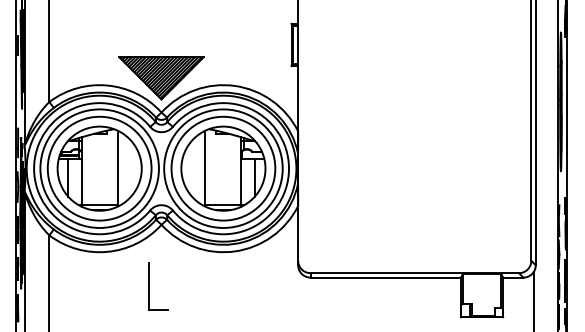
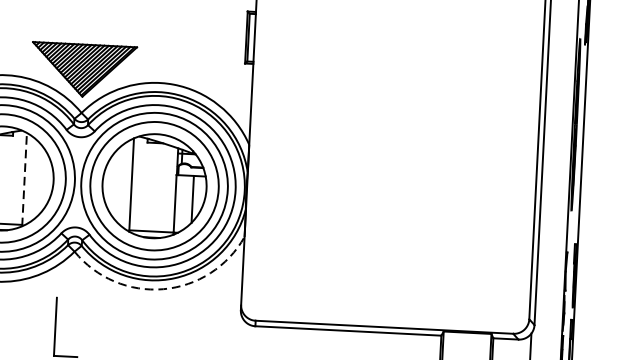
line: (118, 168) -> (24, 179), solid -> dashed
arc: (234, 251) -> (163, 289), solid -> dashed

